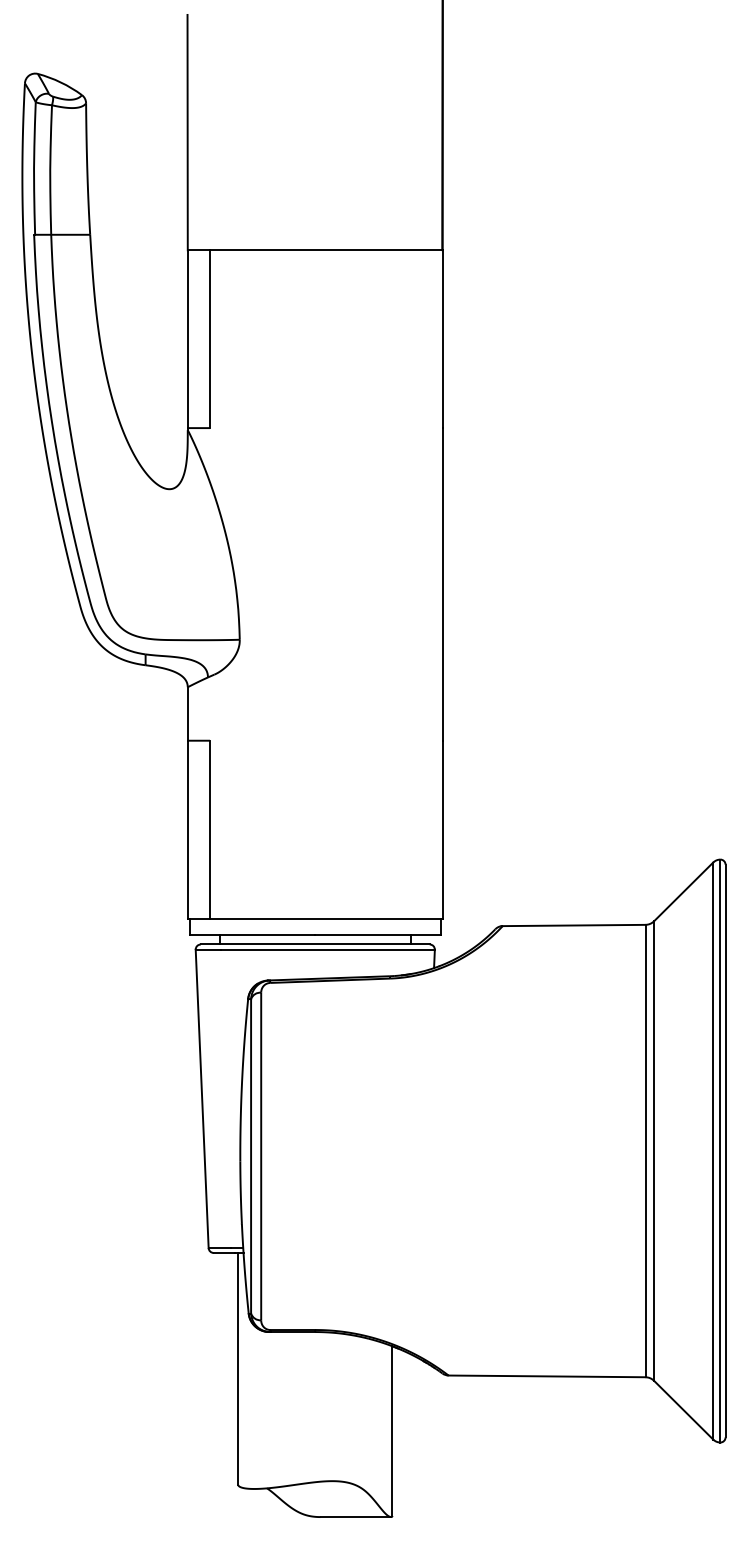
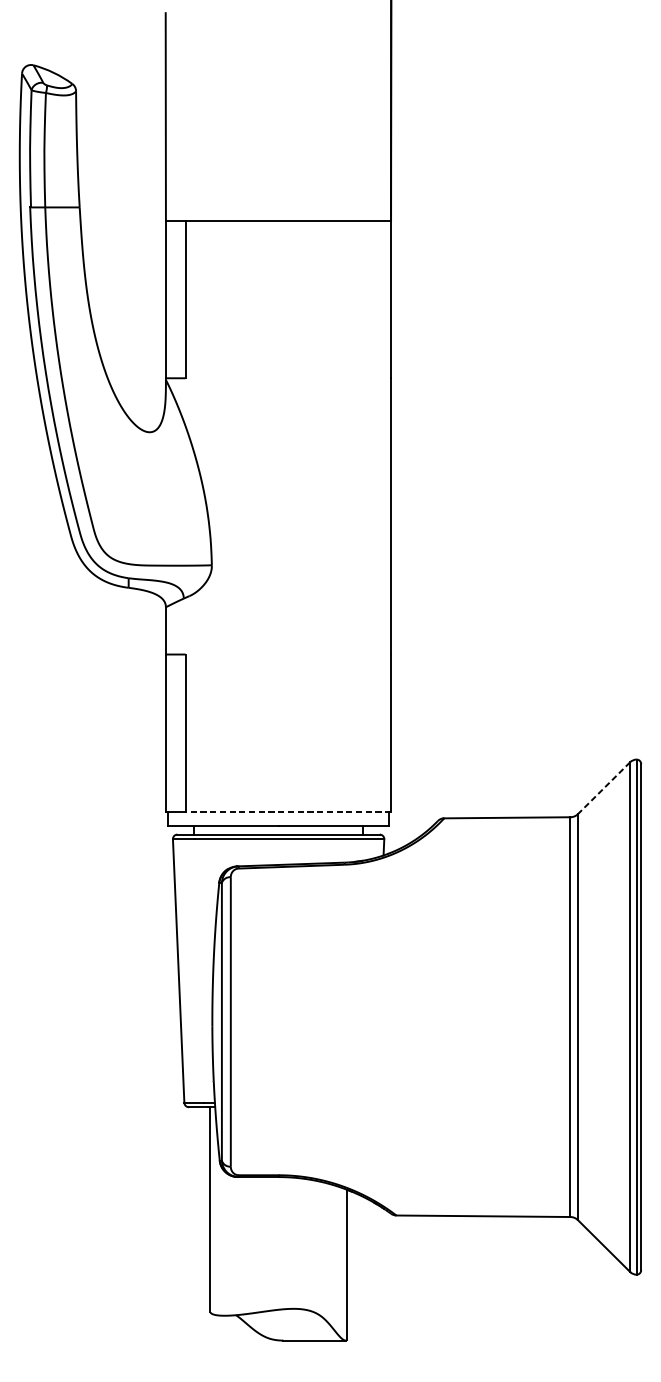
line: (683, 891) -> (604, 787), solid -> dashed
line: (325, 918) -> (287, 811), solid -> dashed

